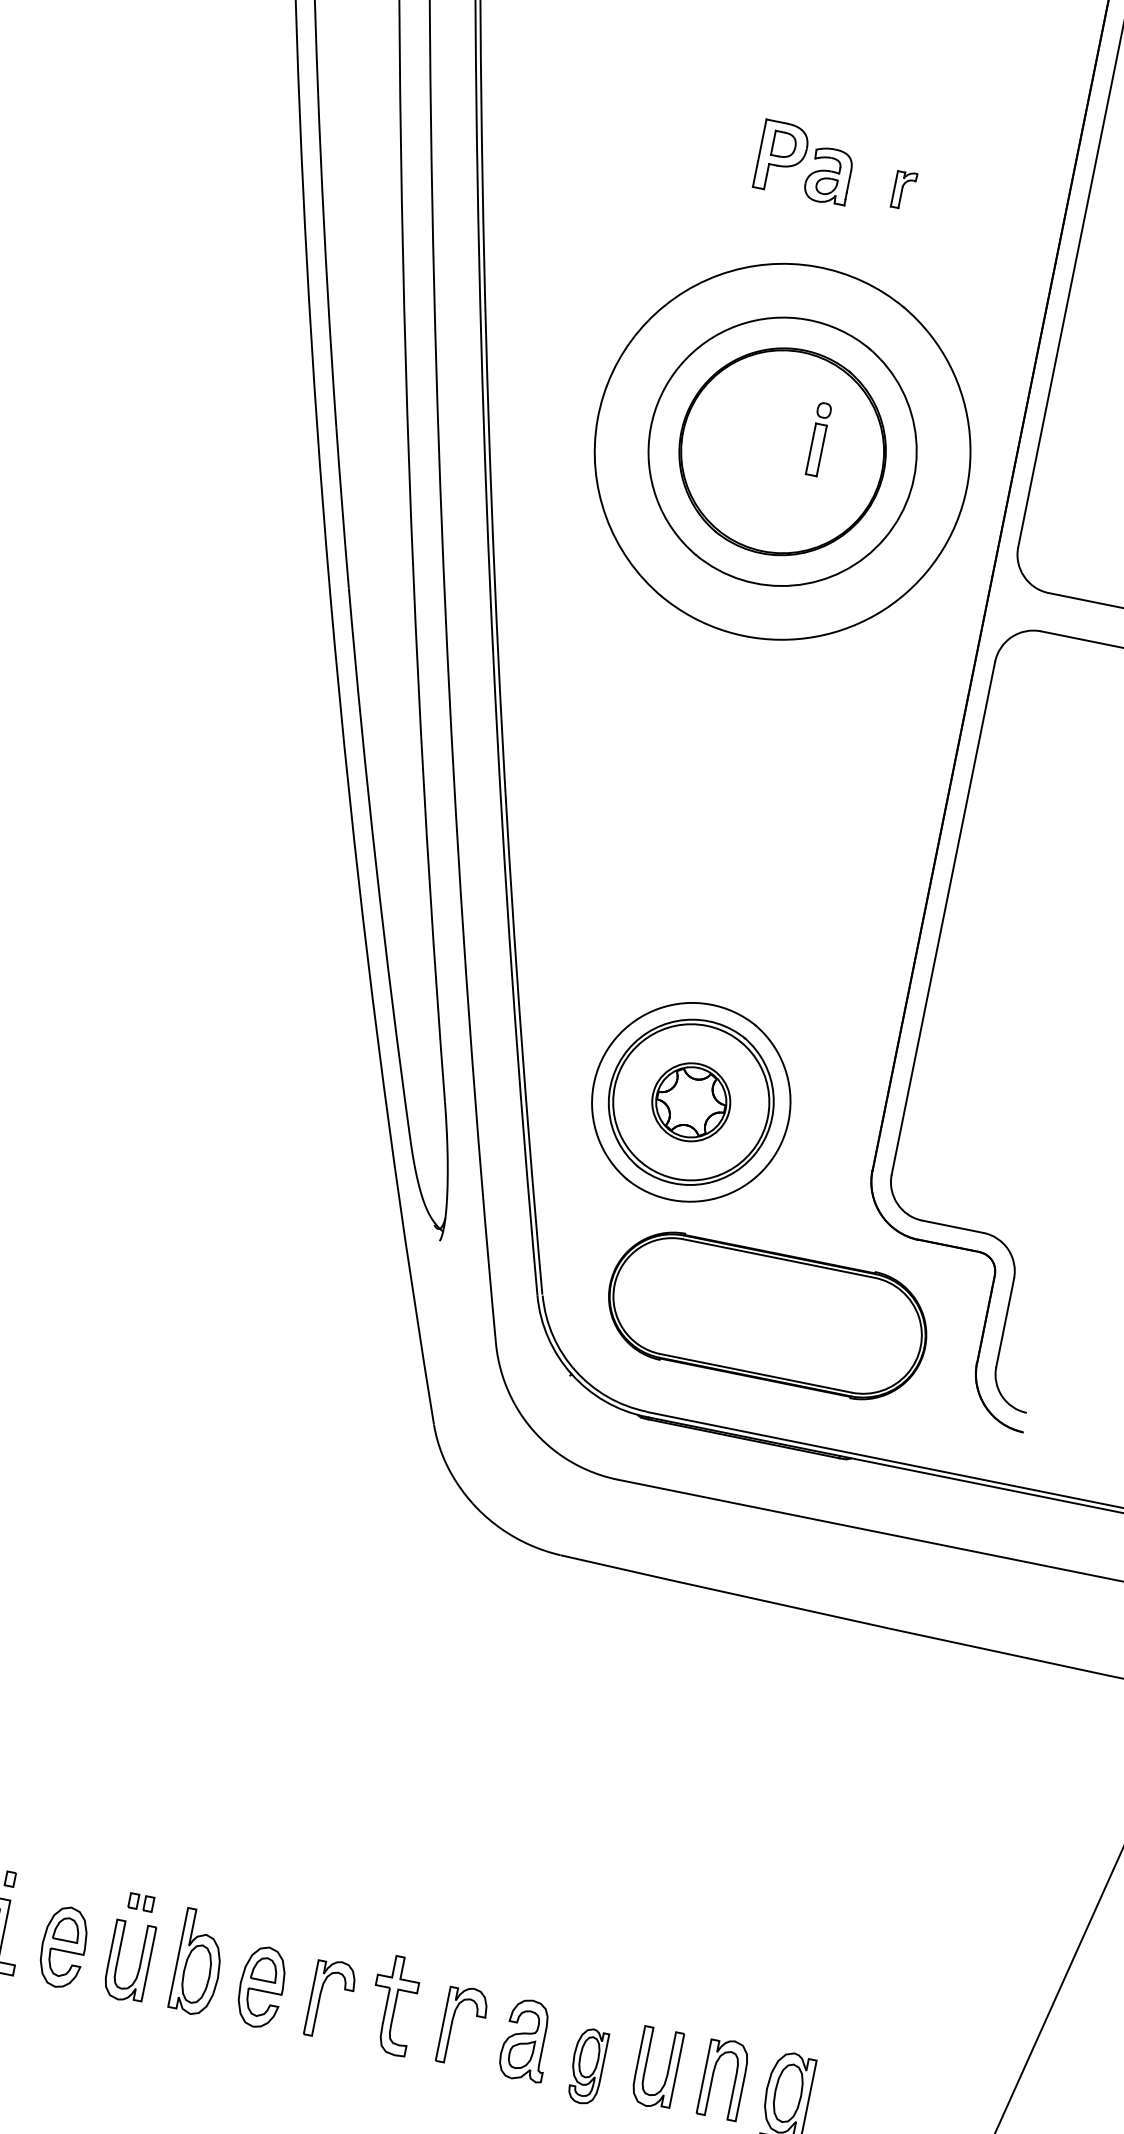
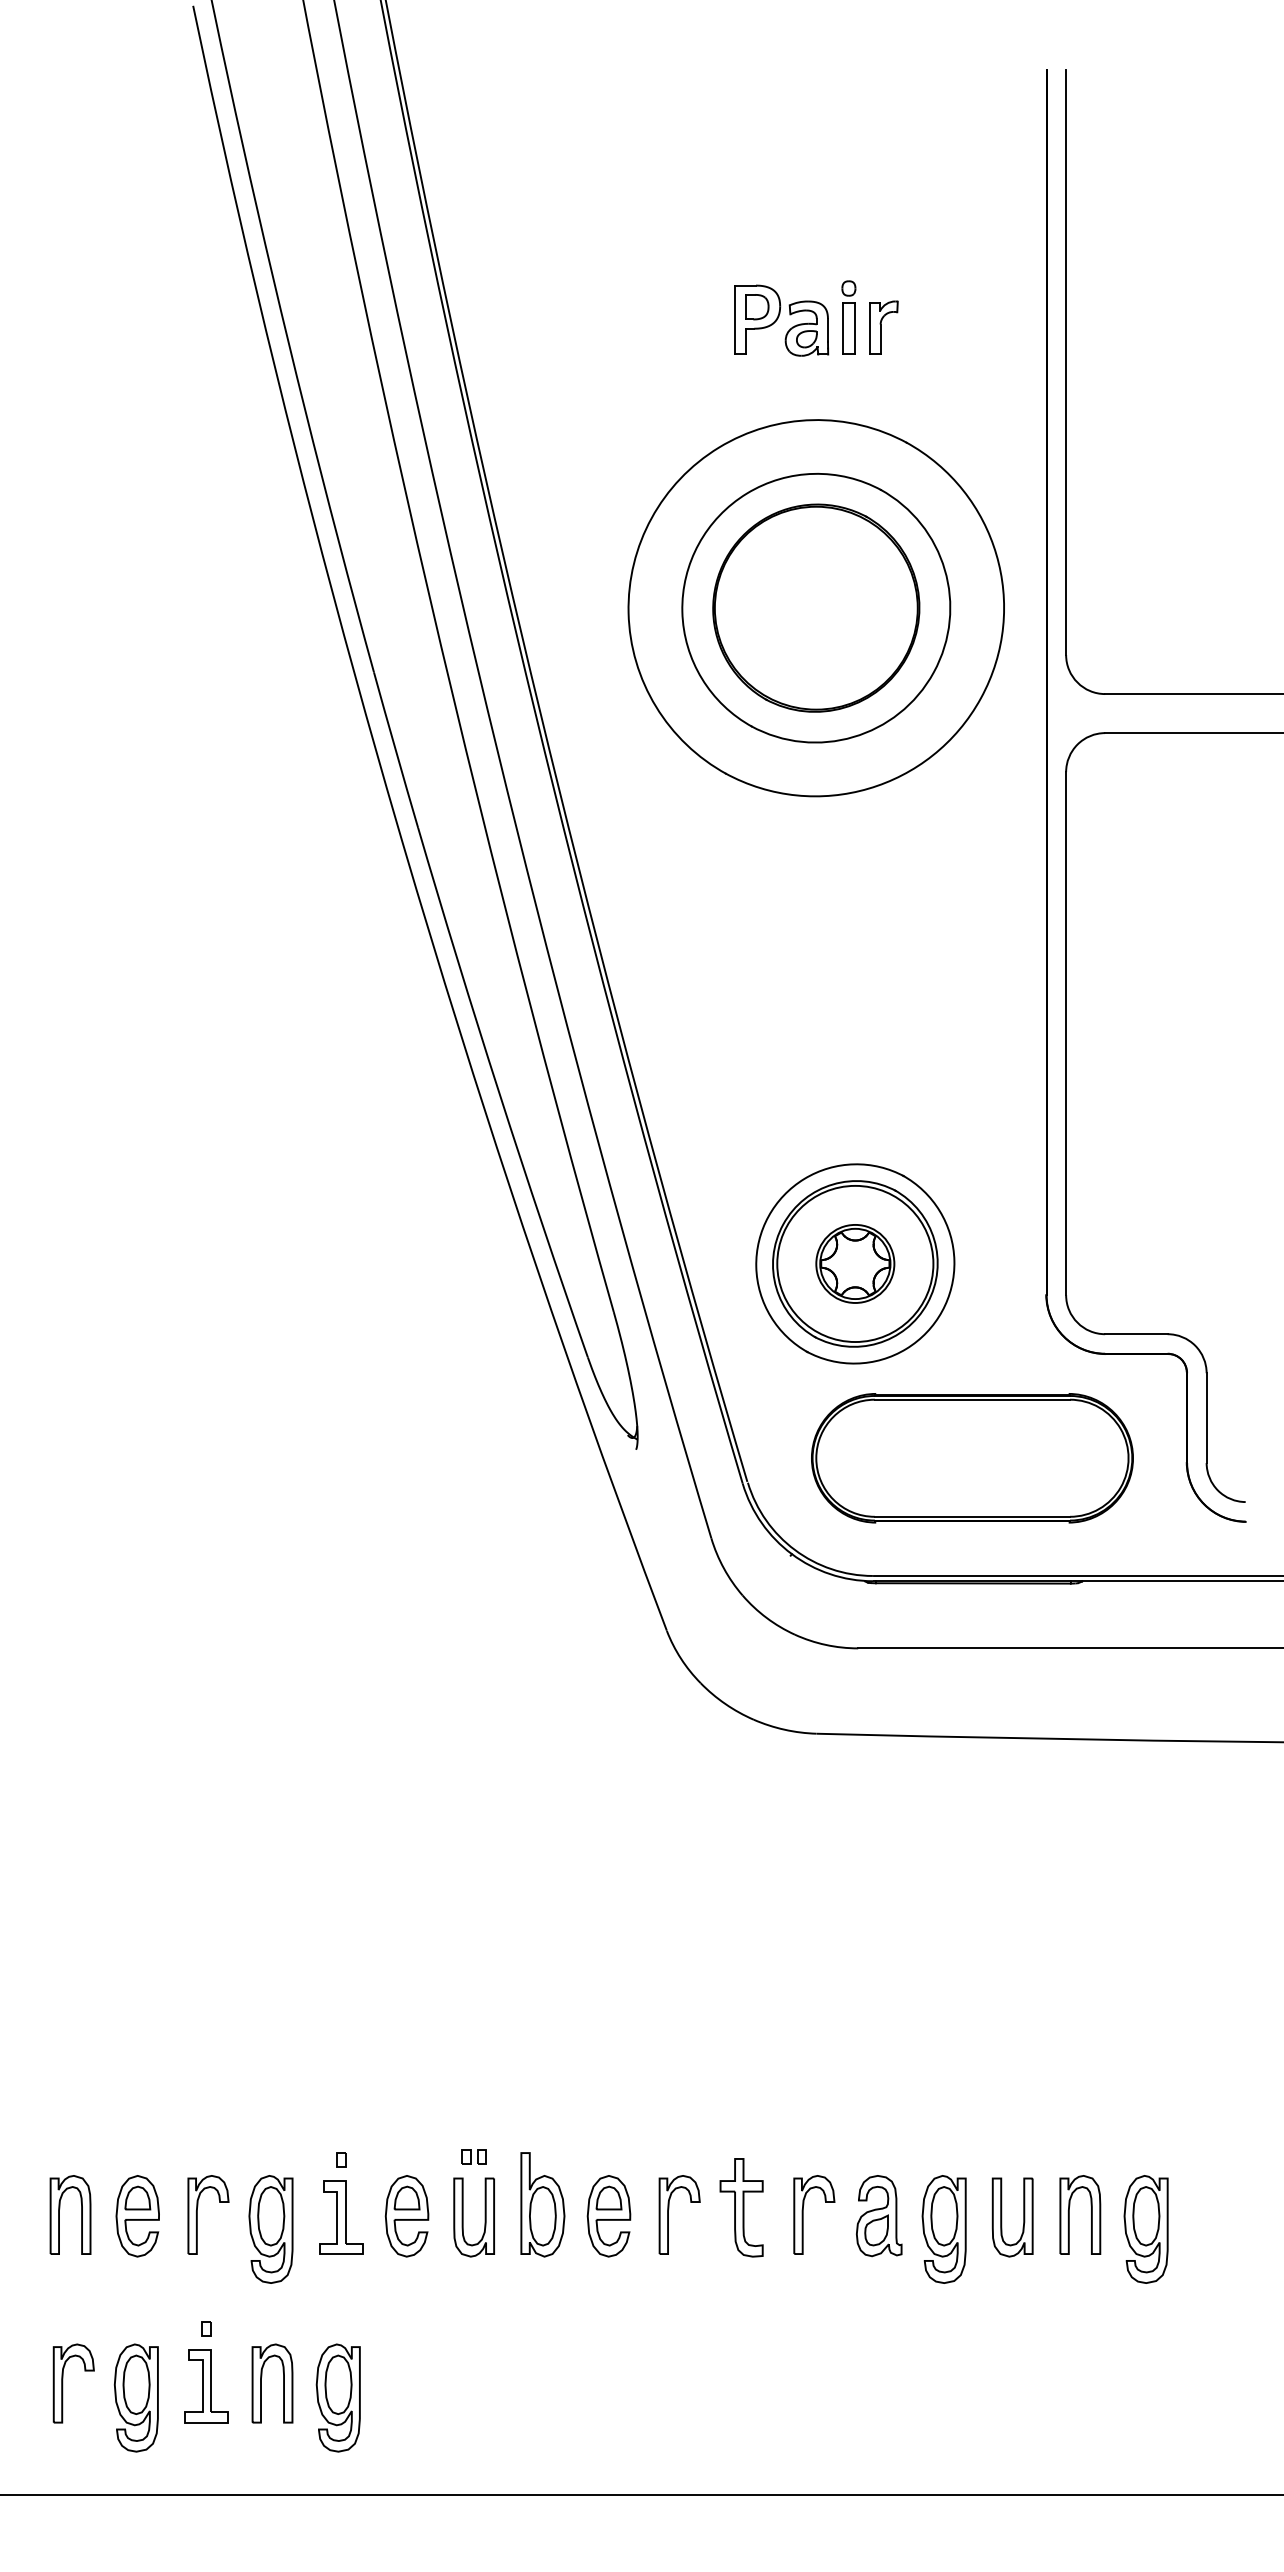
part: (903, 189) -> (883, 327), size x1.43
part: (818, 438) -> (848, 317), moved
part: (586, 2066) -> (943, 2229), size x1.43

